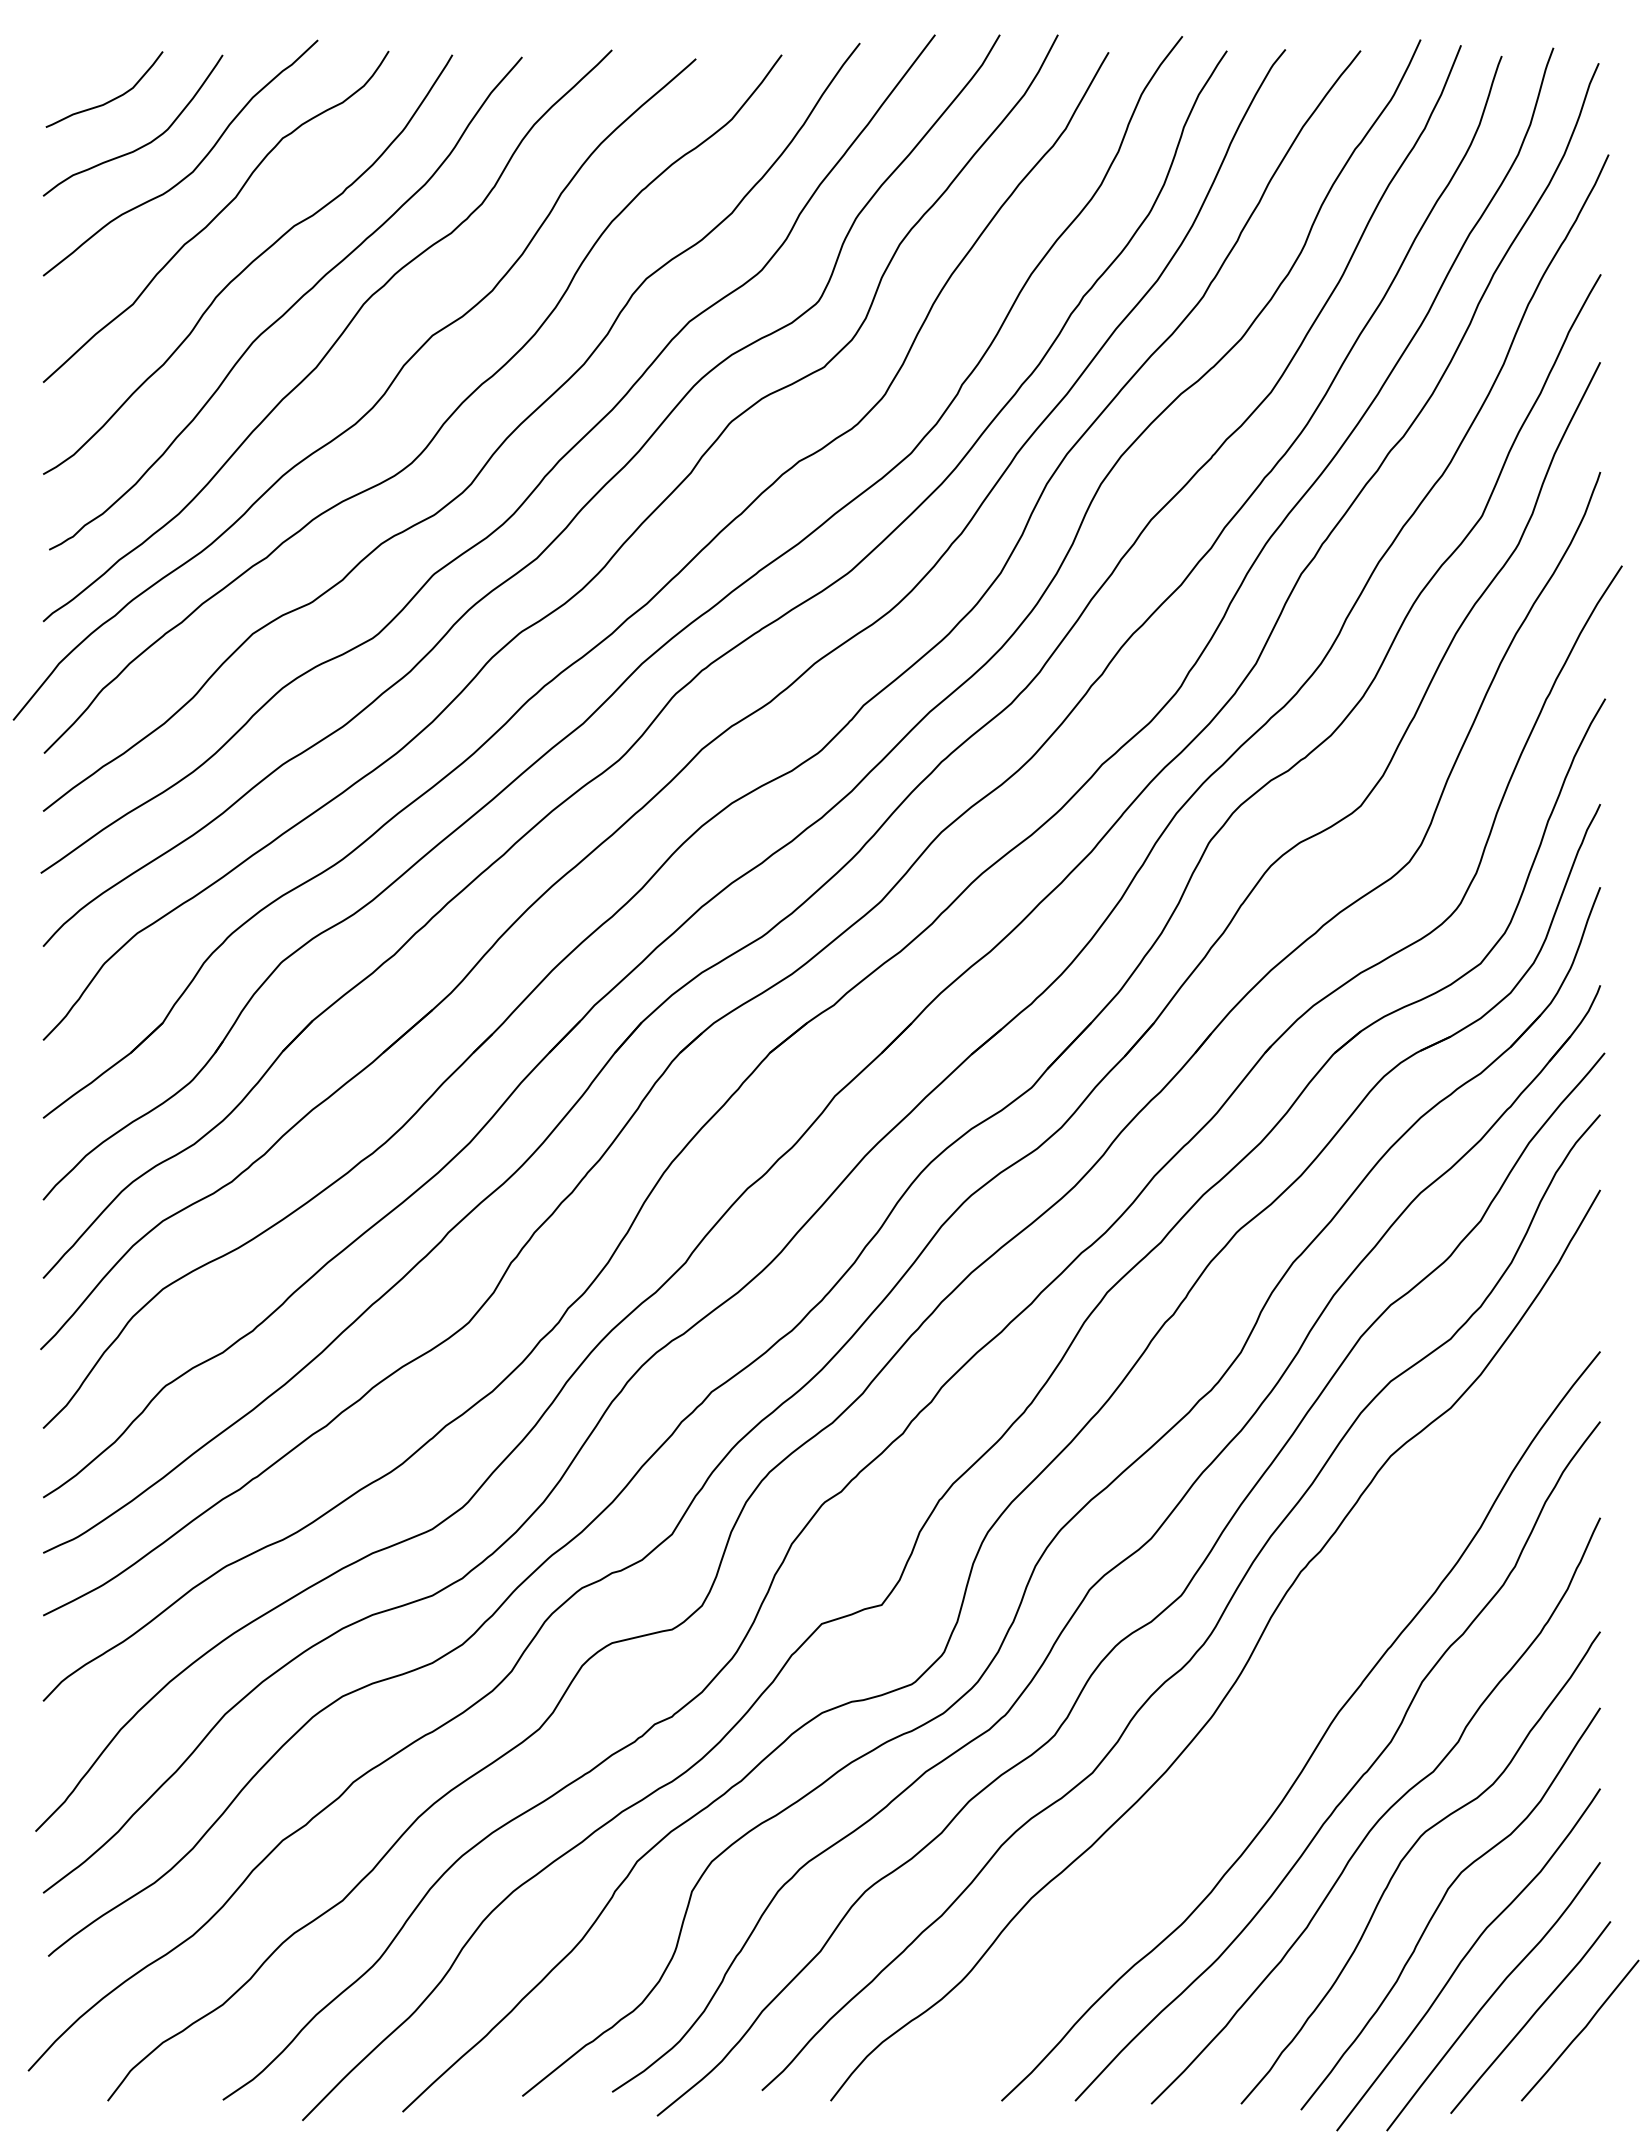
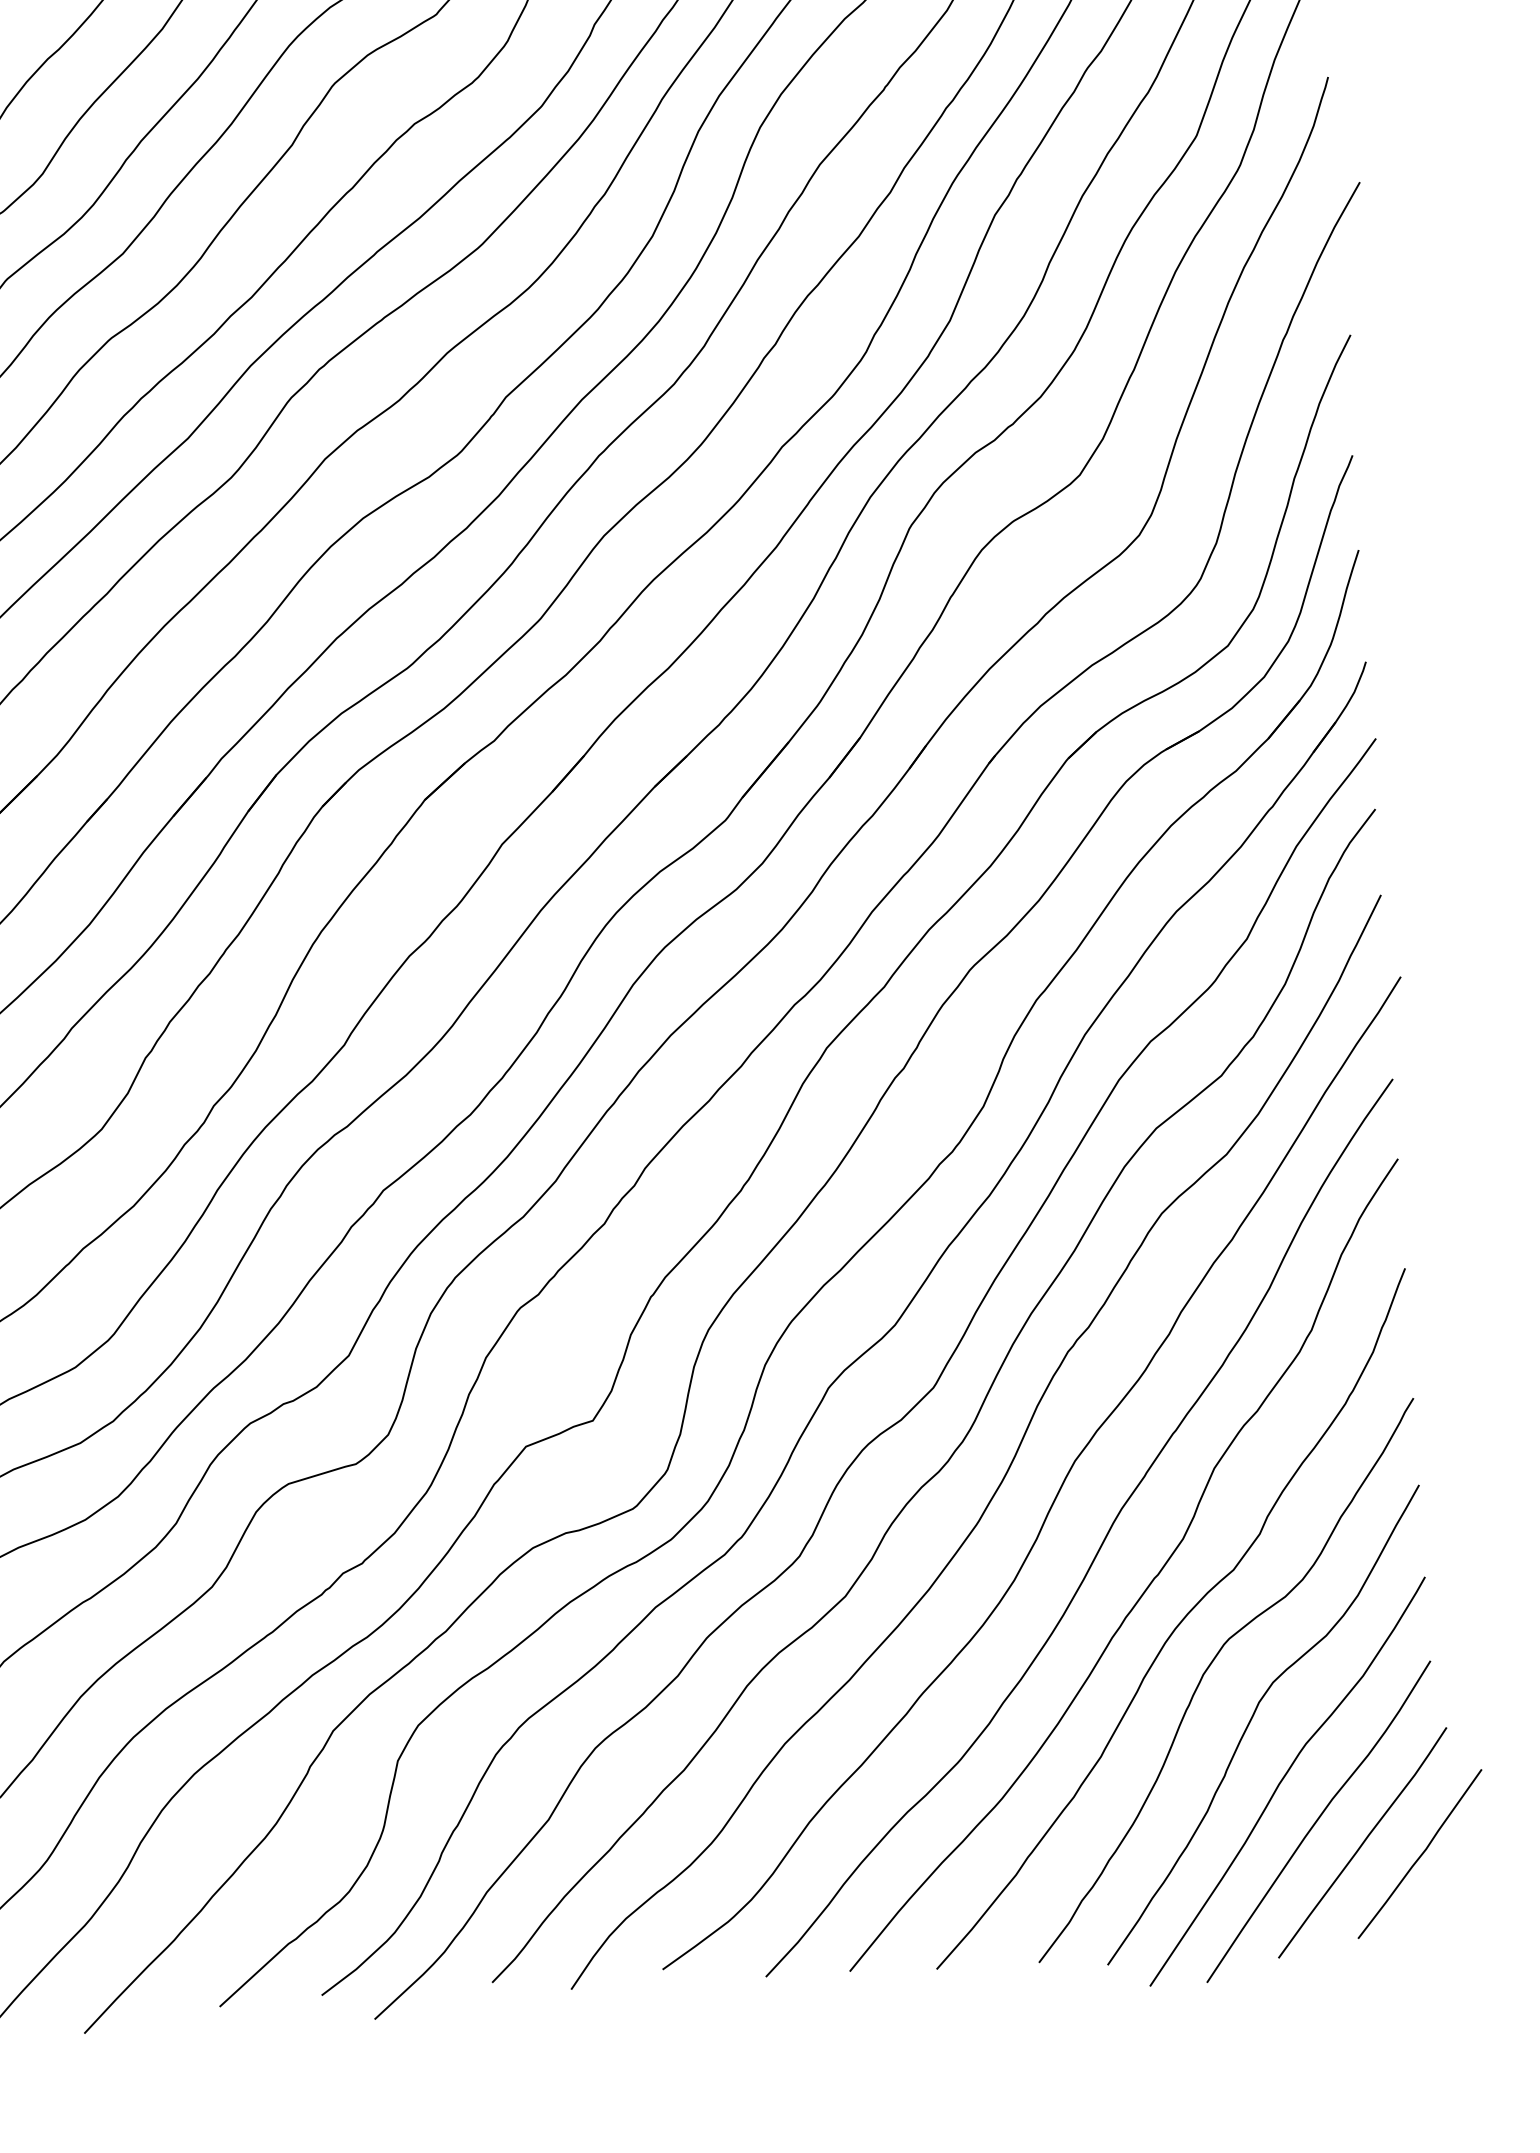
curve: (1286, 1688) -> (1060, 1485), added

